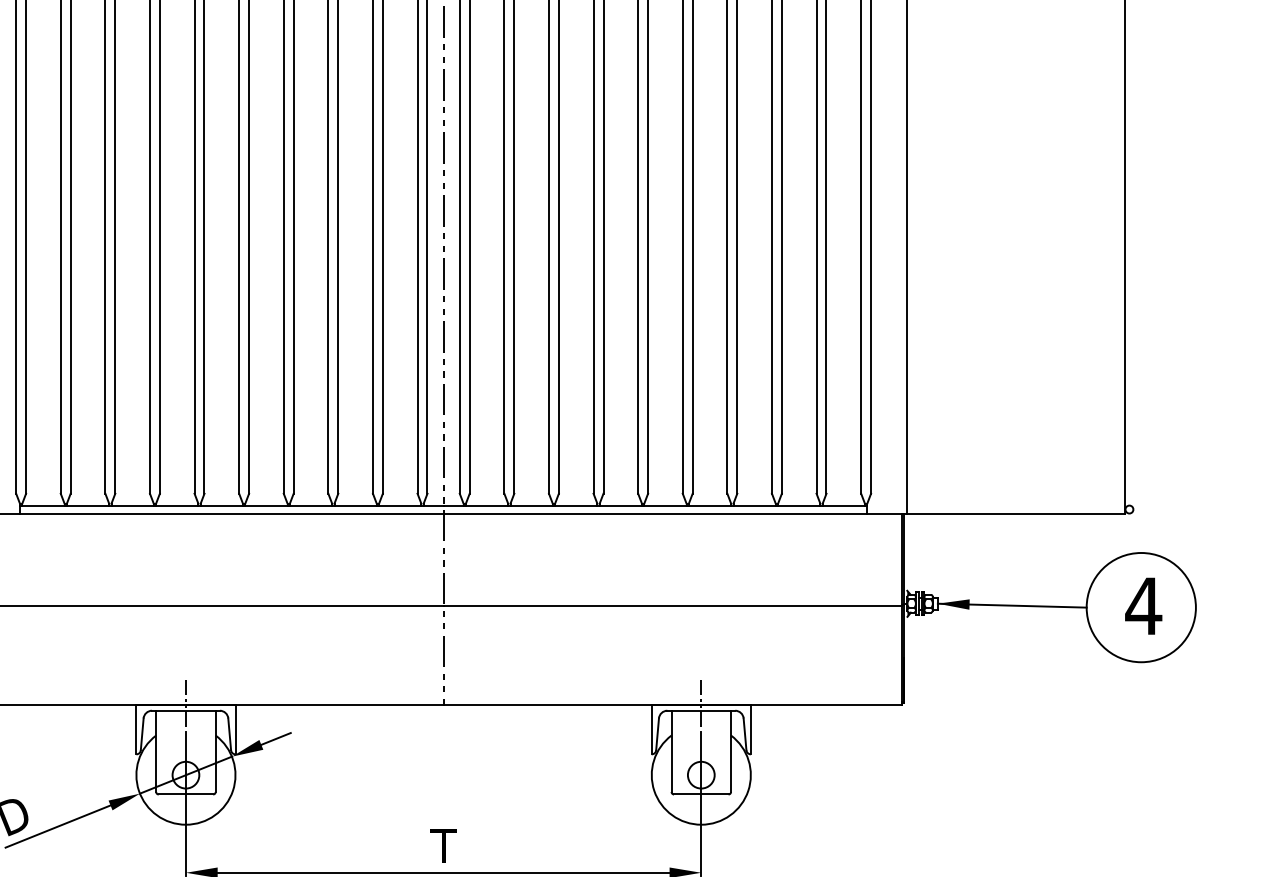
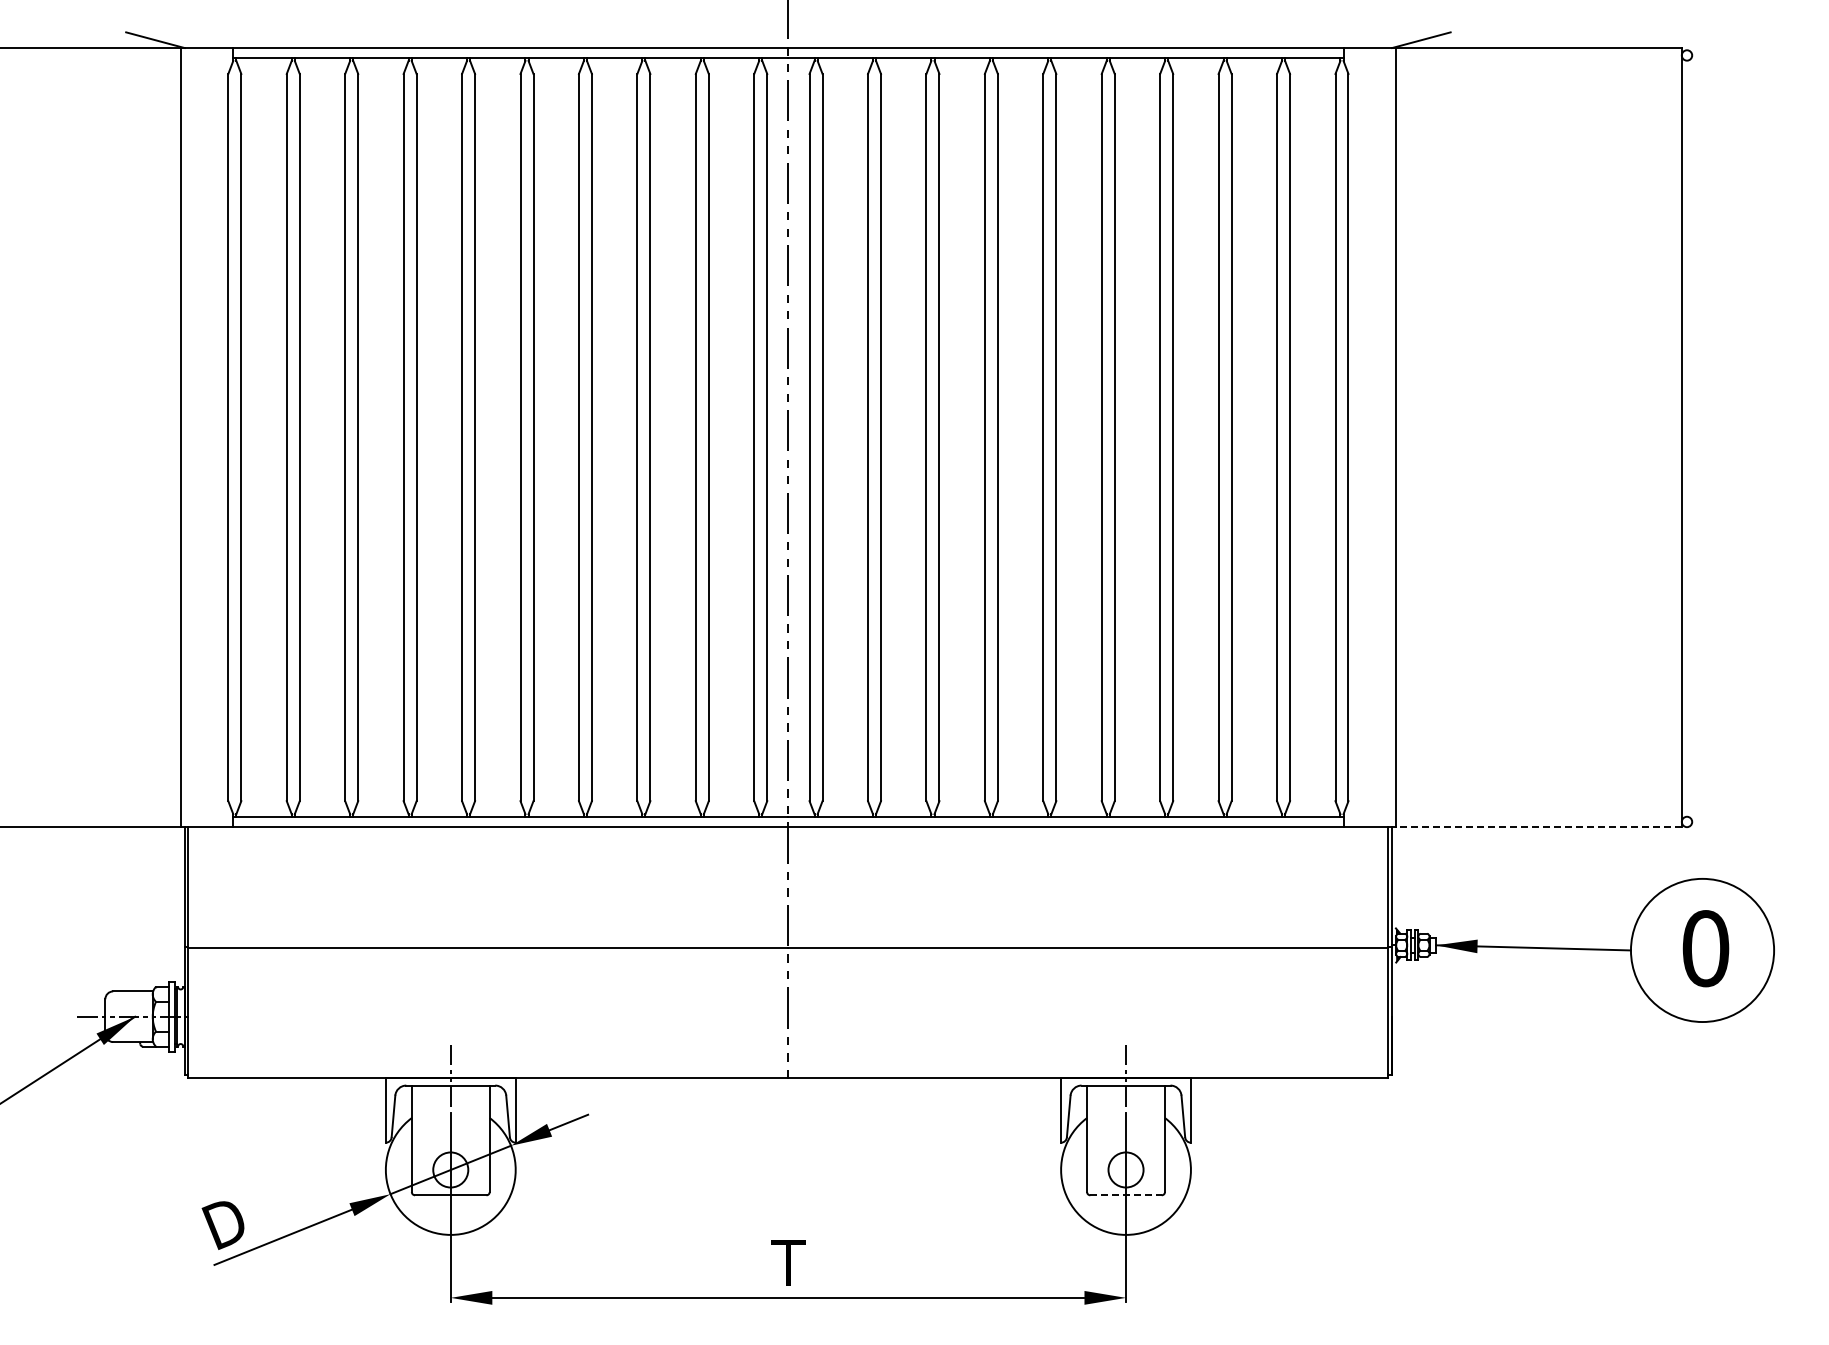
line: (1016, 513) -> (1538, 827), solid -> dashed
text: (1143, 606) -> (1705, 948), 4 -> 0
line: (701, 794) -> (1126, 1195), solid -> dashed

